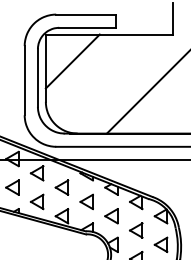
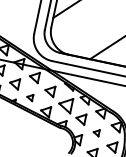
part: (36, 201) -> (29, 97), size x0.6
part: (86, 201) -> (65, 104), size x1.4
part: (136, 230) -> (96, 132), size x0.6

